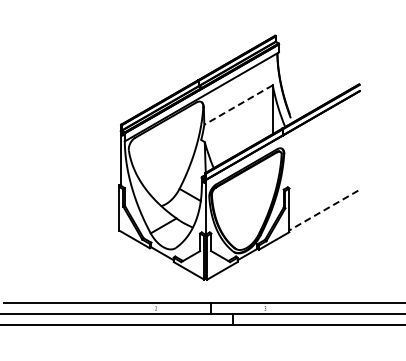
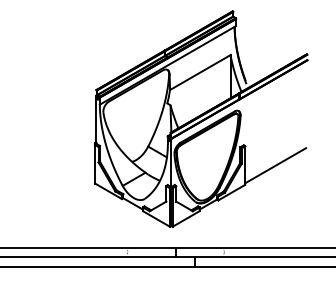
line: (238, 105) -> (200, 72), dashed -> solid
line: (323, 210) -> (275, 165), dashed -> solid

